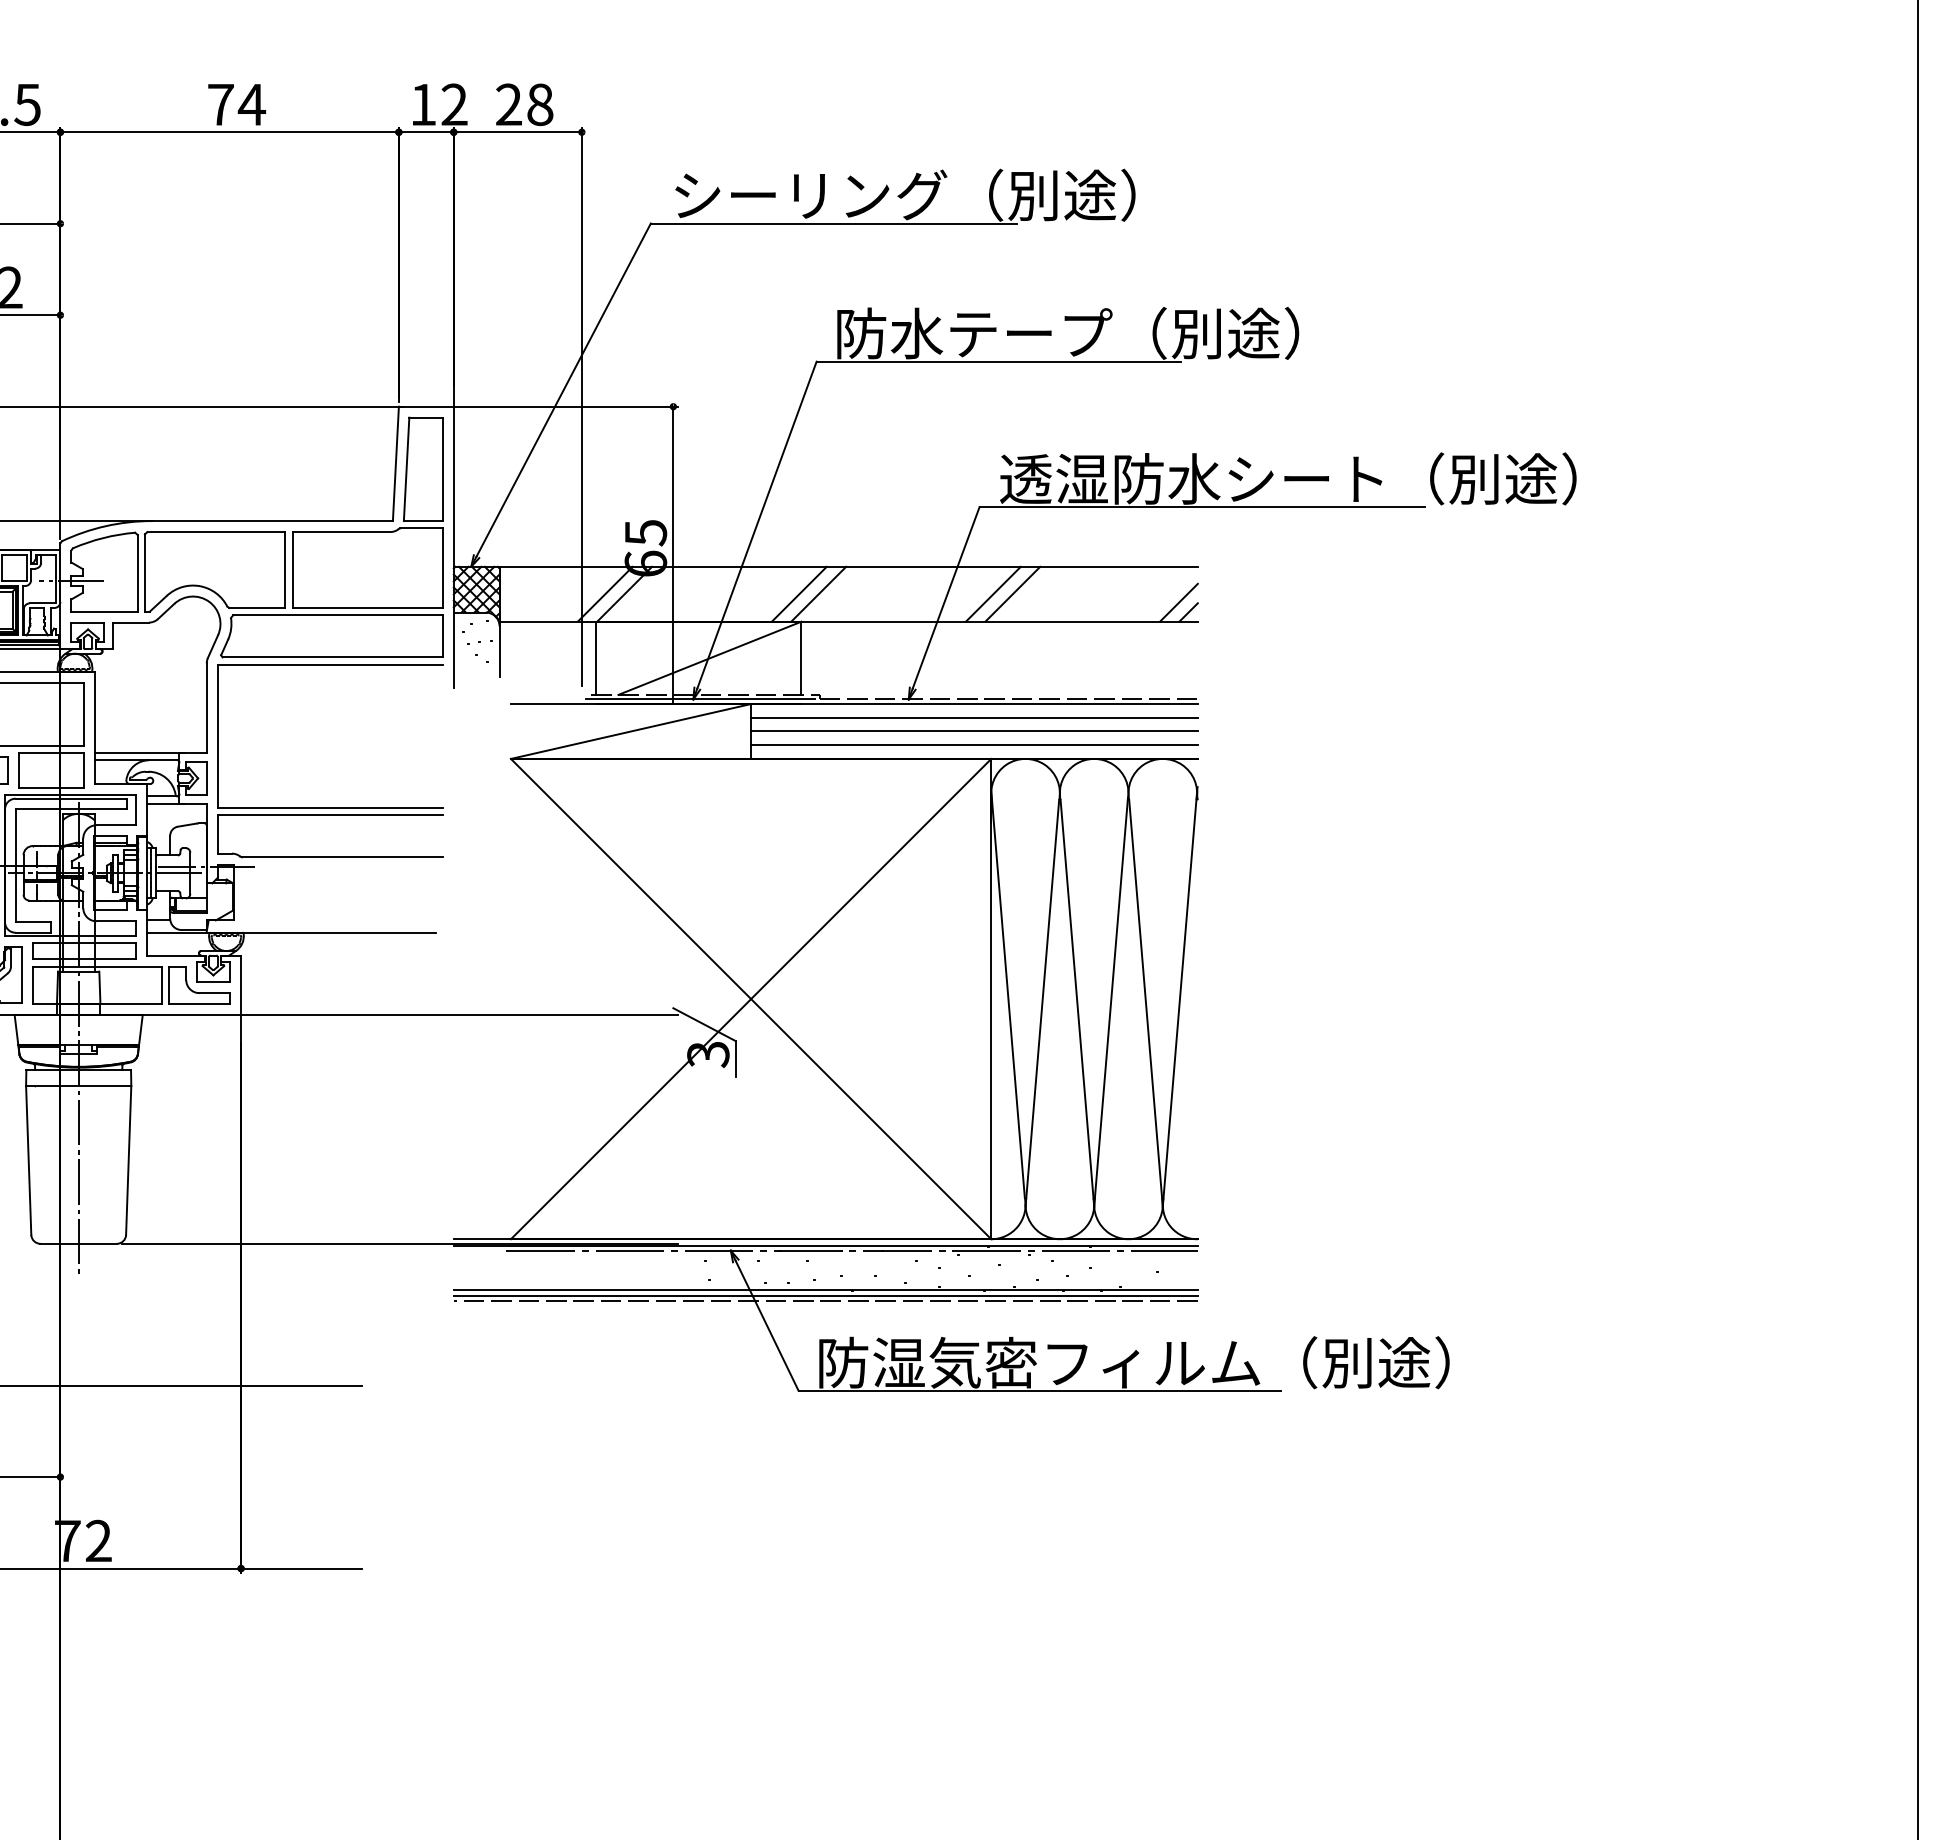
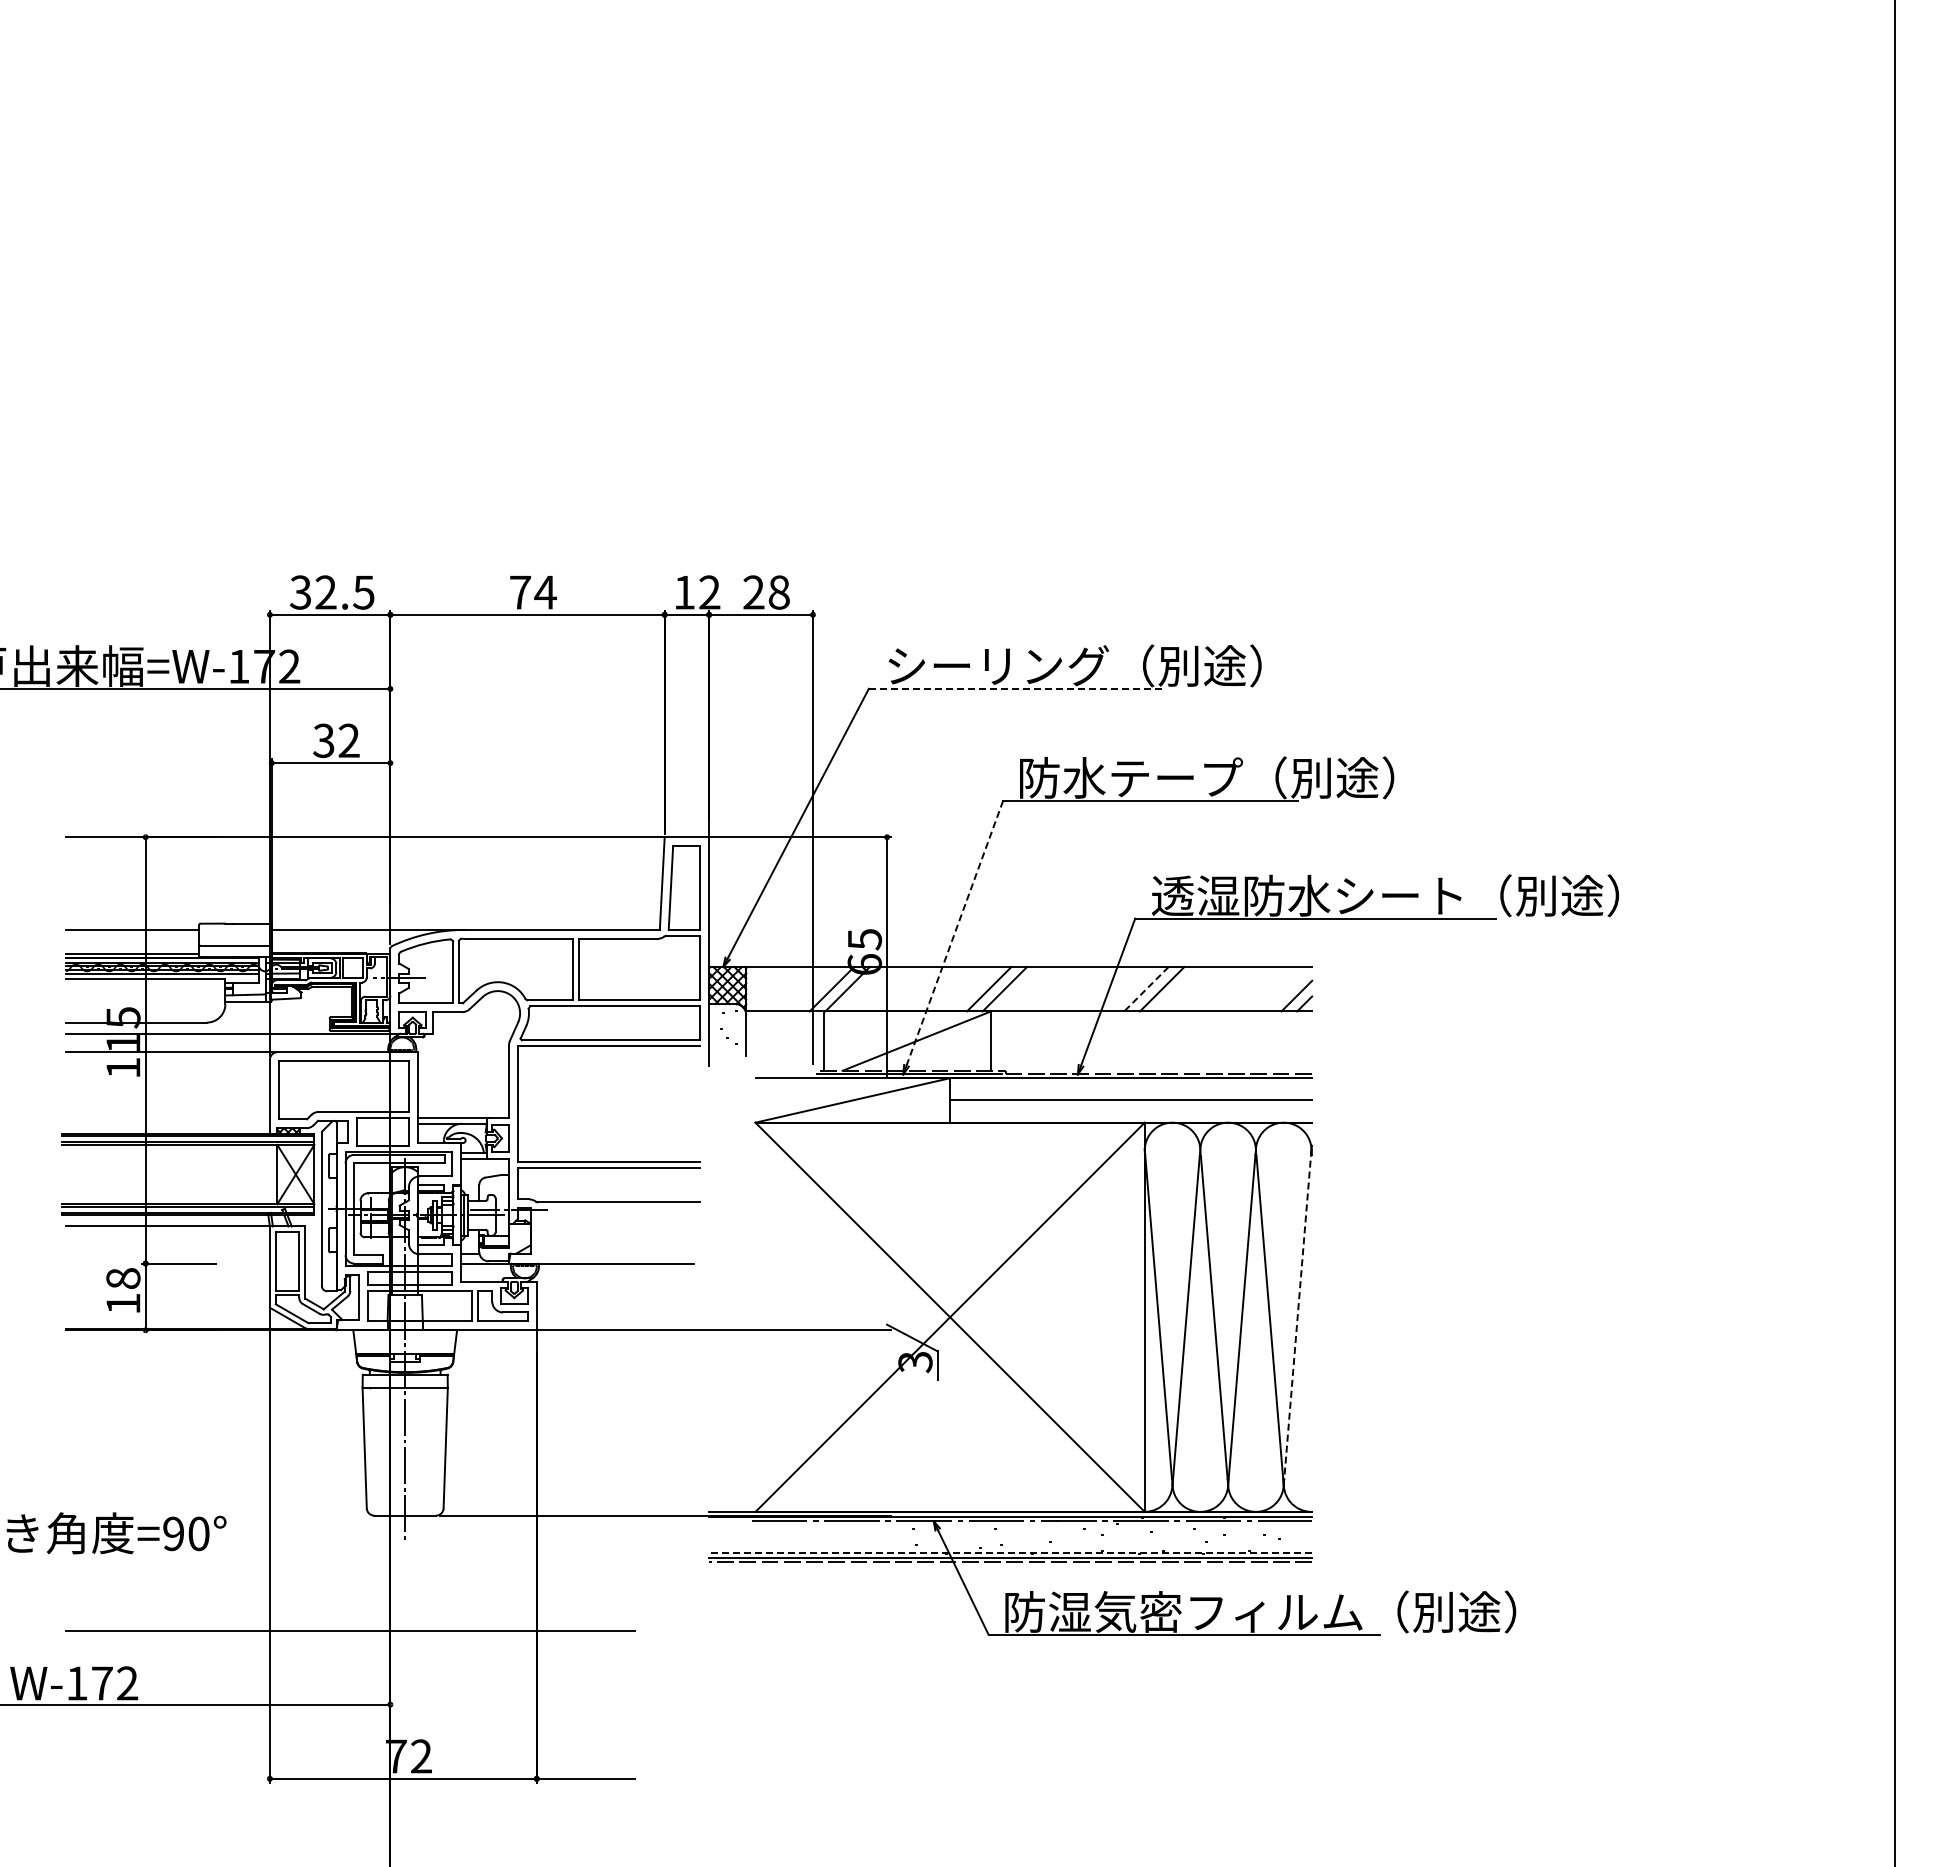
line: (834, 223) -> (1017, 688), solid -> dashed
line: (757, 524) -> (955, 932), solid -> dashed
line: (993, 594) -> (1146, 989), solid -> dashed
line: (974, 717) -> (1131, 1089), removed
line: (974, 745) -> (1131, 1111), removed
line: (1179, 999) -> (1297, 1317), solid -> dashed
line: (825, 1289) -> (1010, 1552), solid -> dashed

